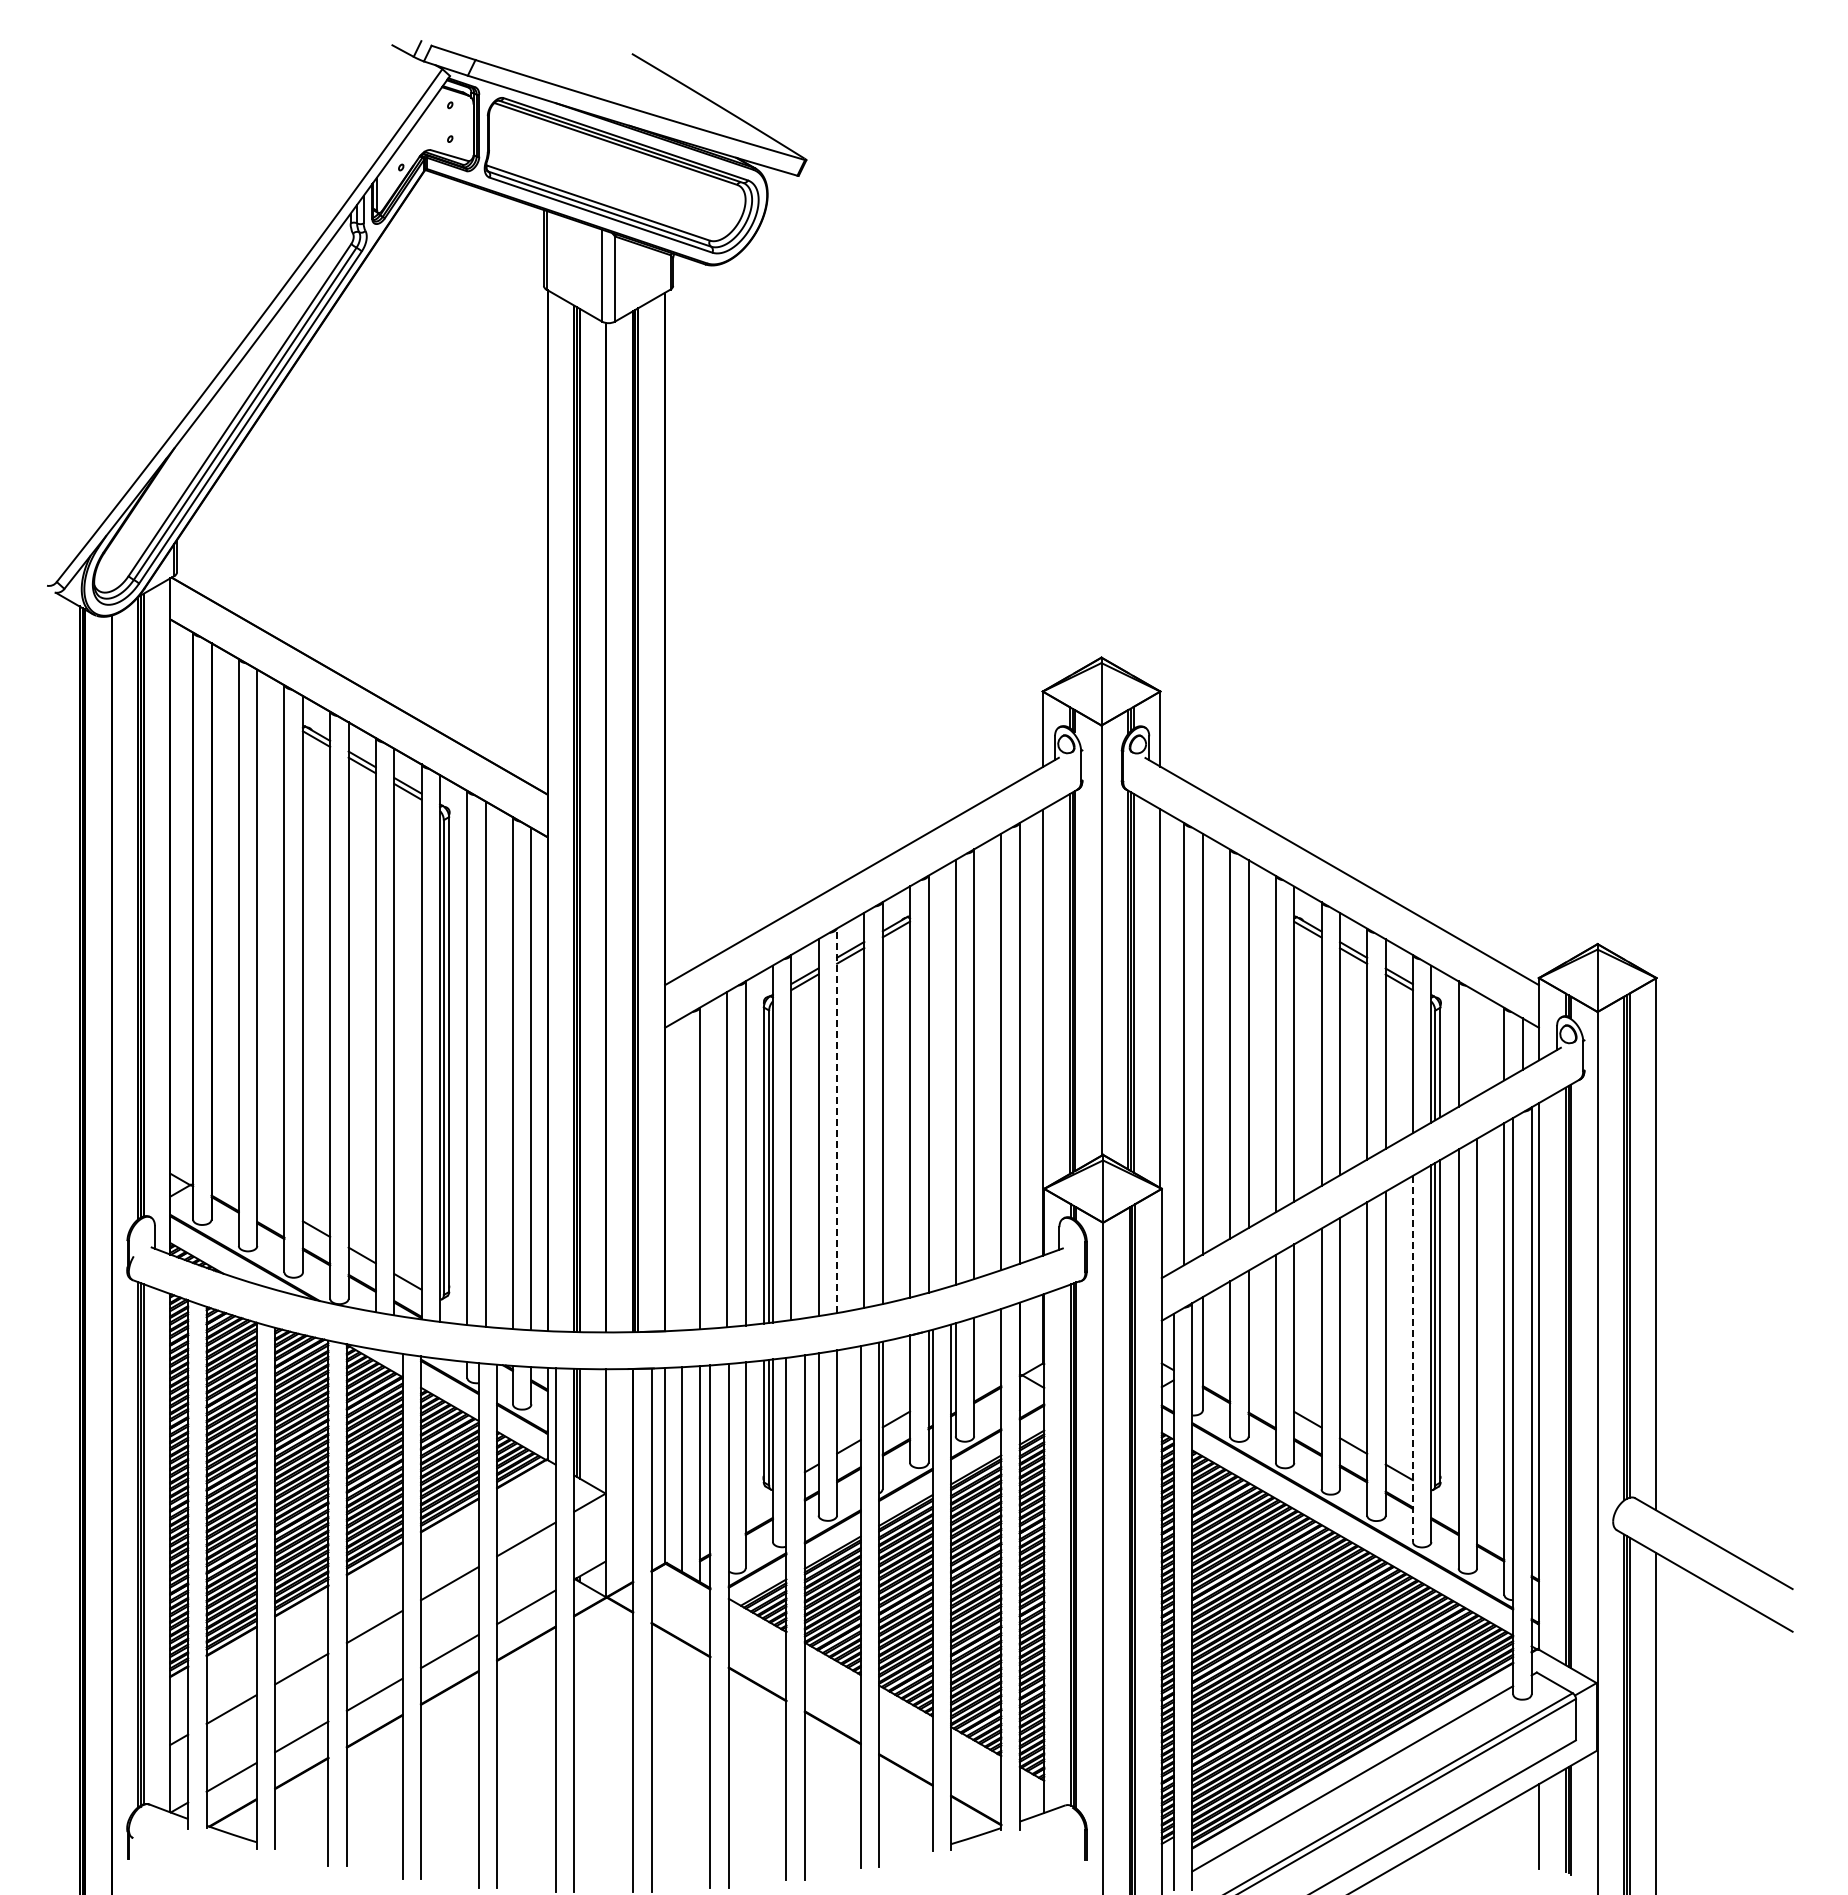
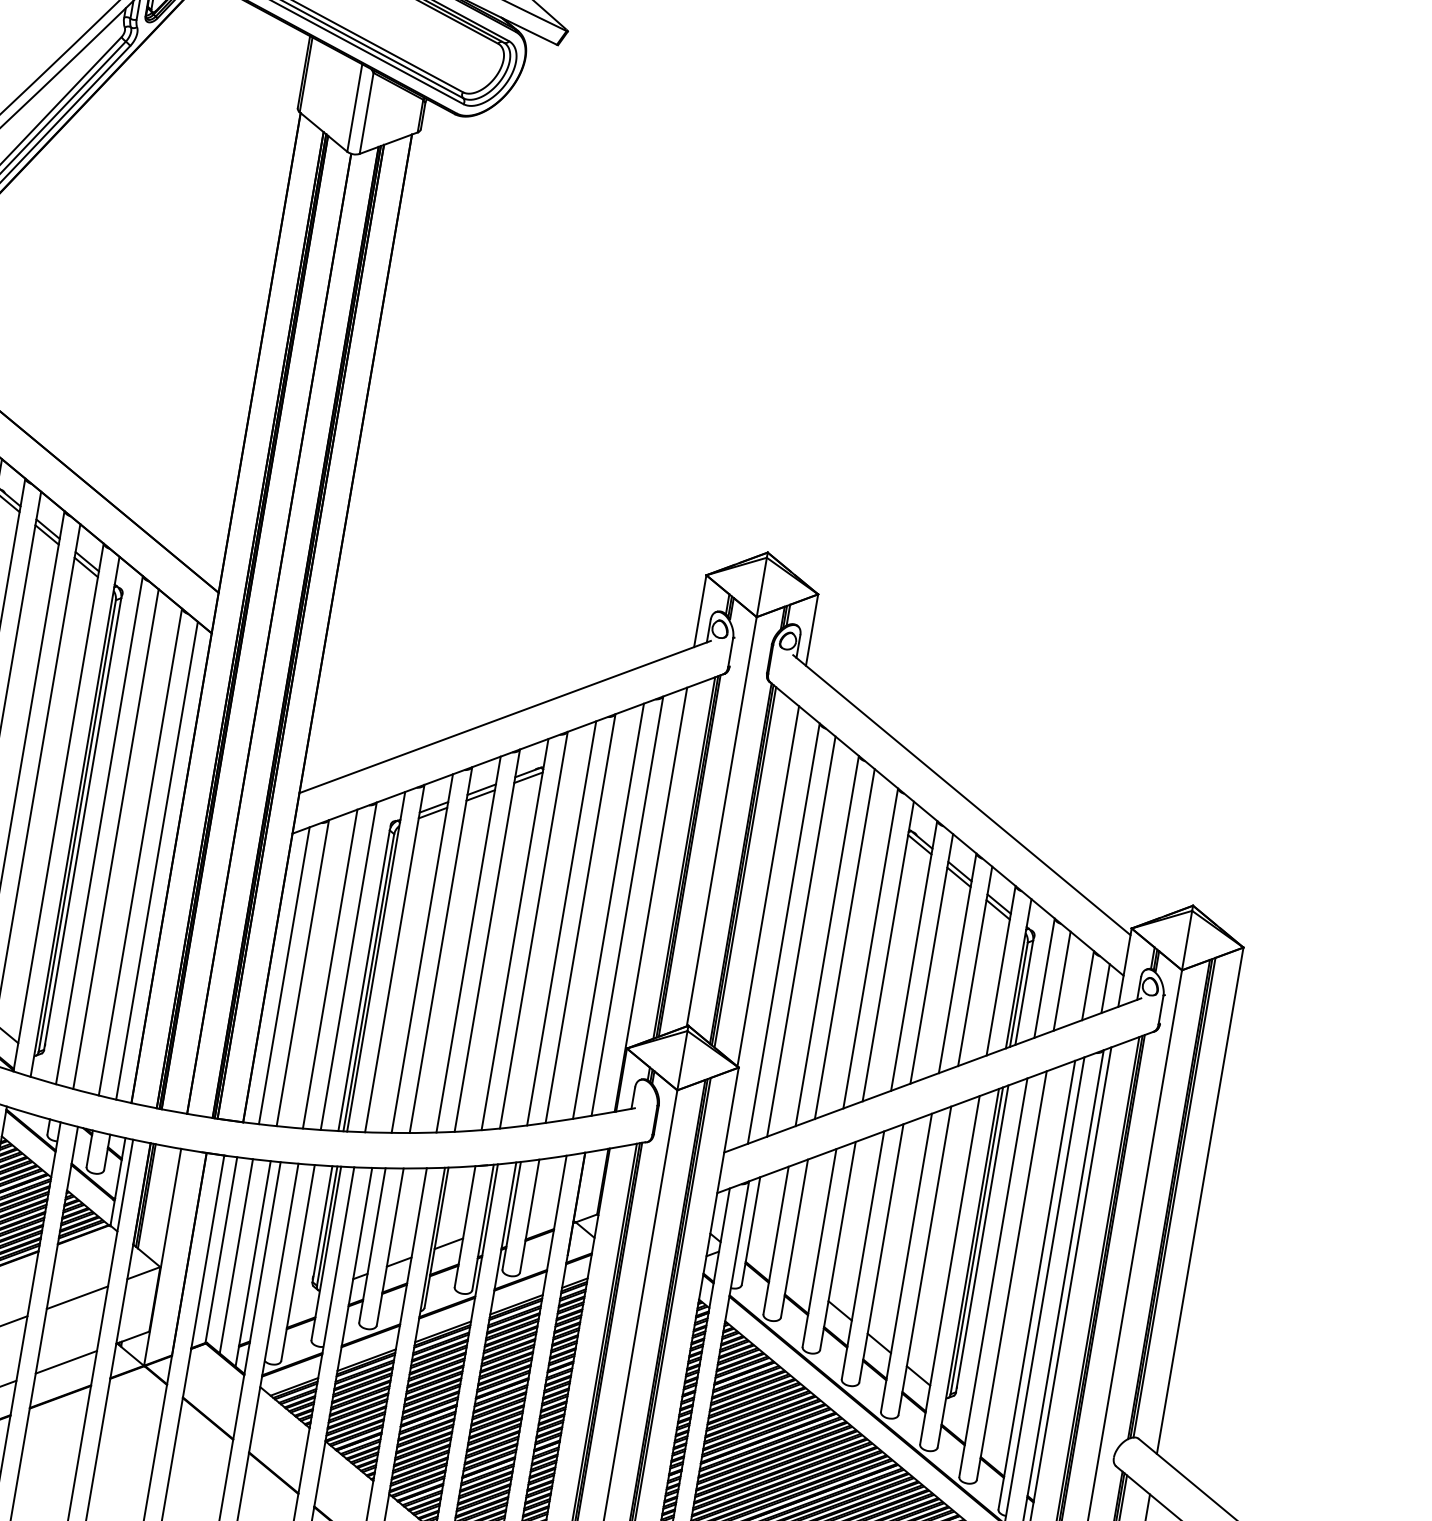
line: (1477, 1044) -> (1062, 981), added
line: (837, 1120) -> (441, 949), dashed -> solid
line: (681, 1174) -> (284, 975), added
line: (1412, 1359) -> (949, 1270), dashed -> solid

